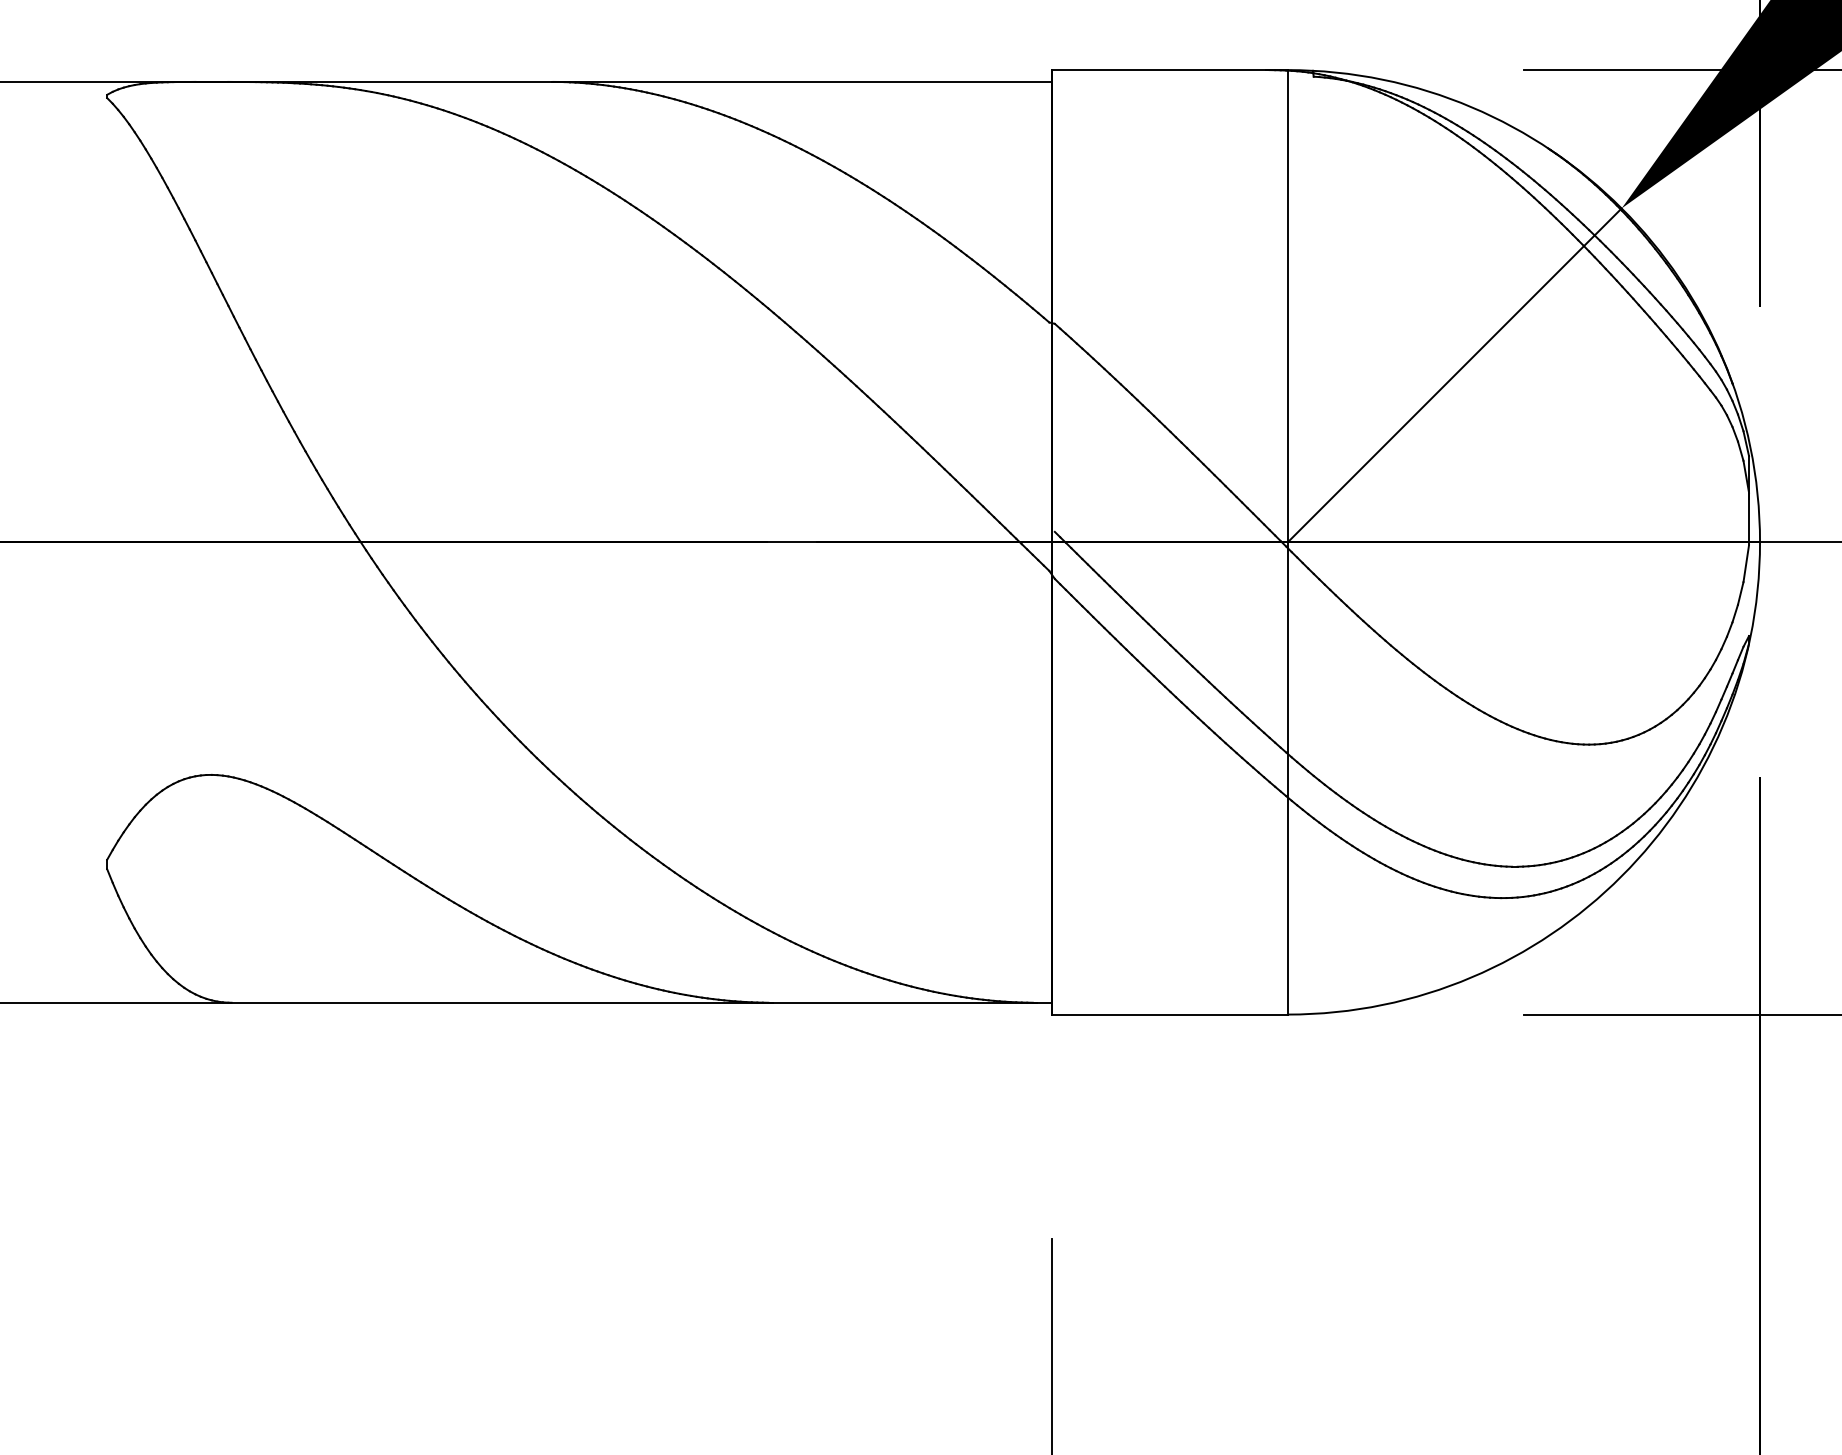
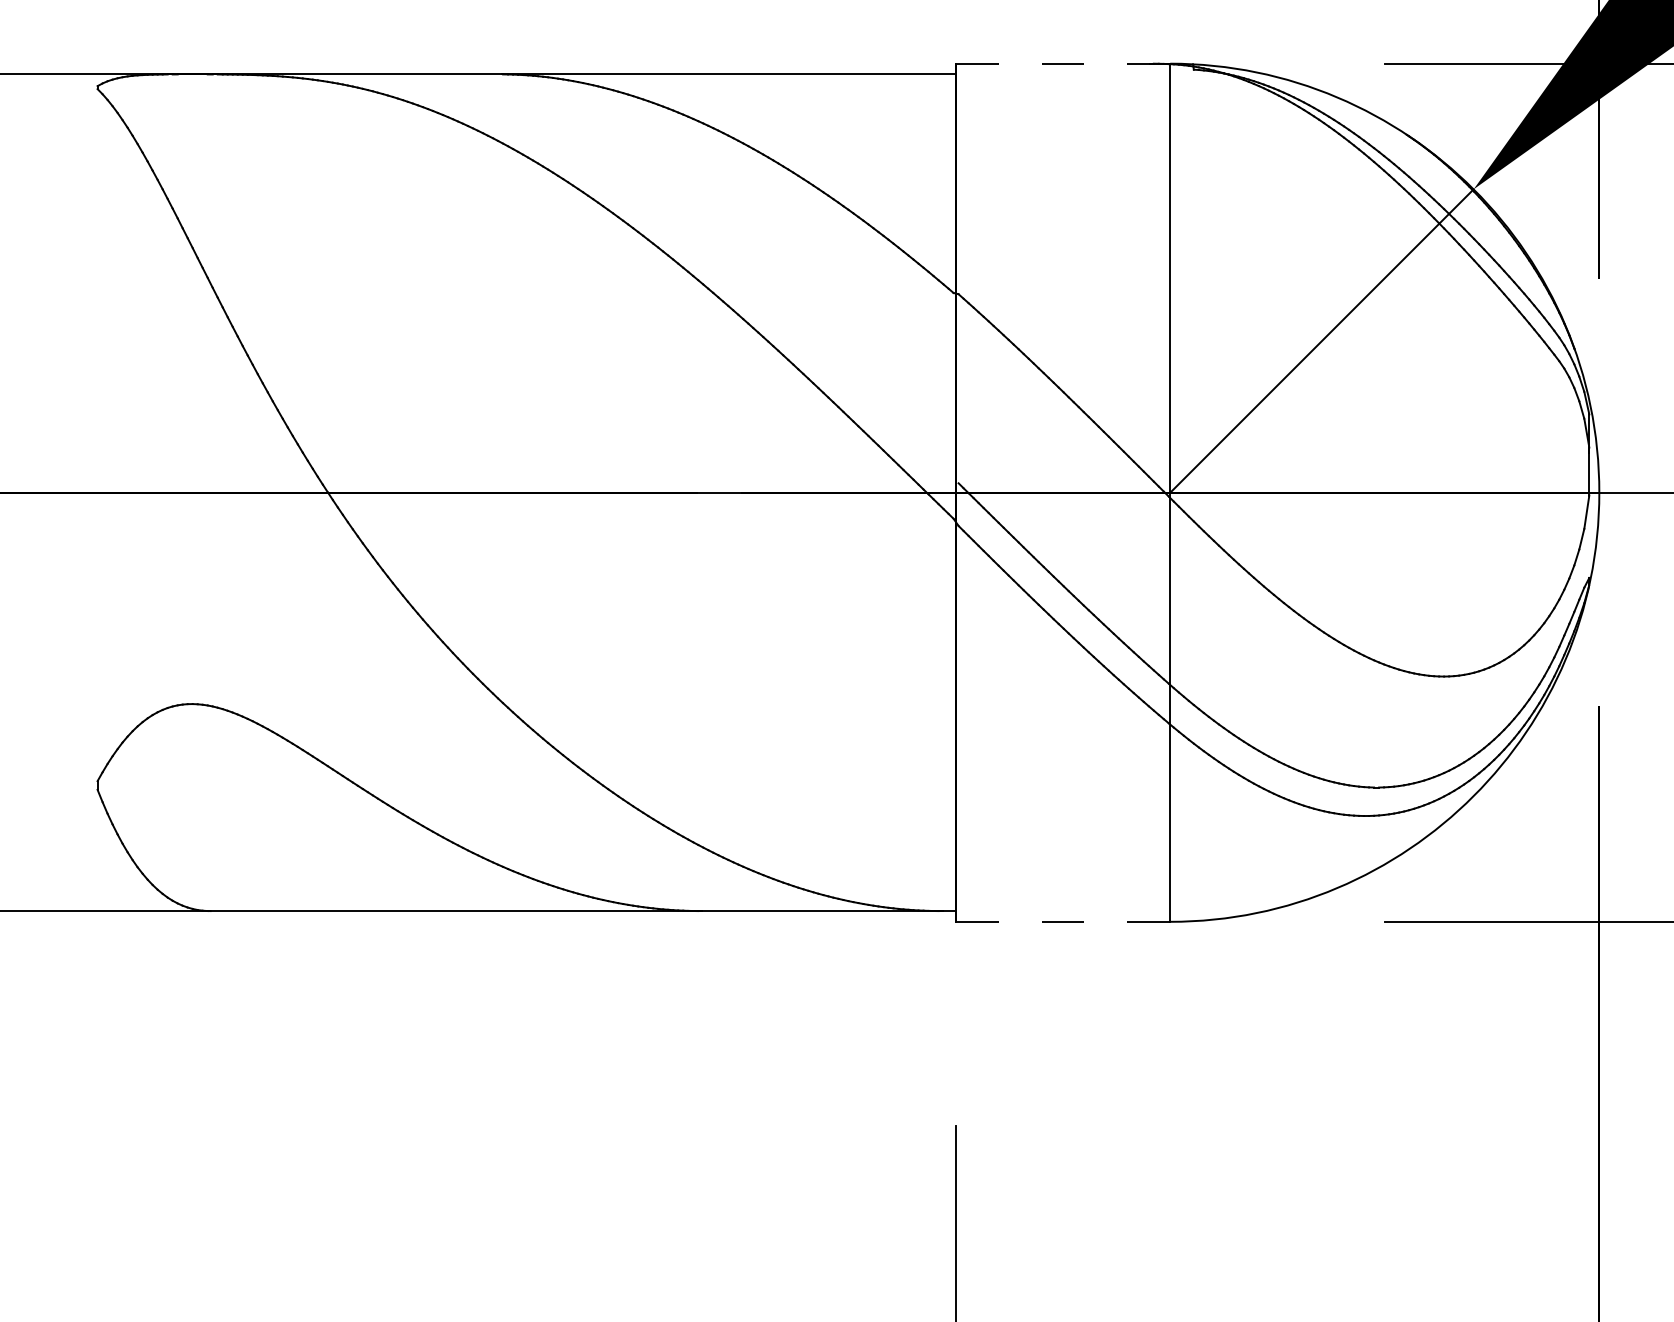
line: (1169, 69) -> (1062, 63), solid -> dashed
line: (1170, 1014) -> (1063, 921), solid -> dashed

